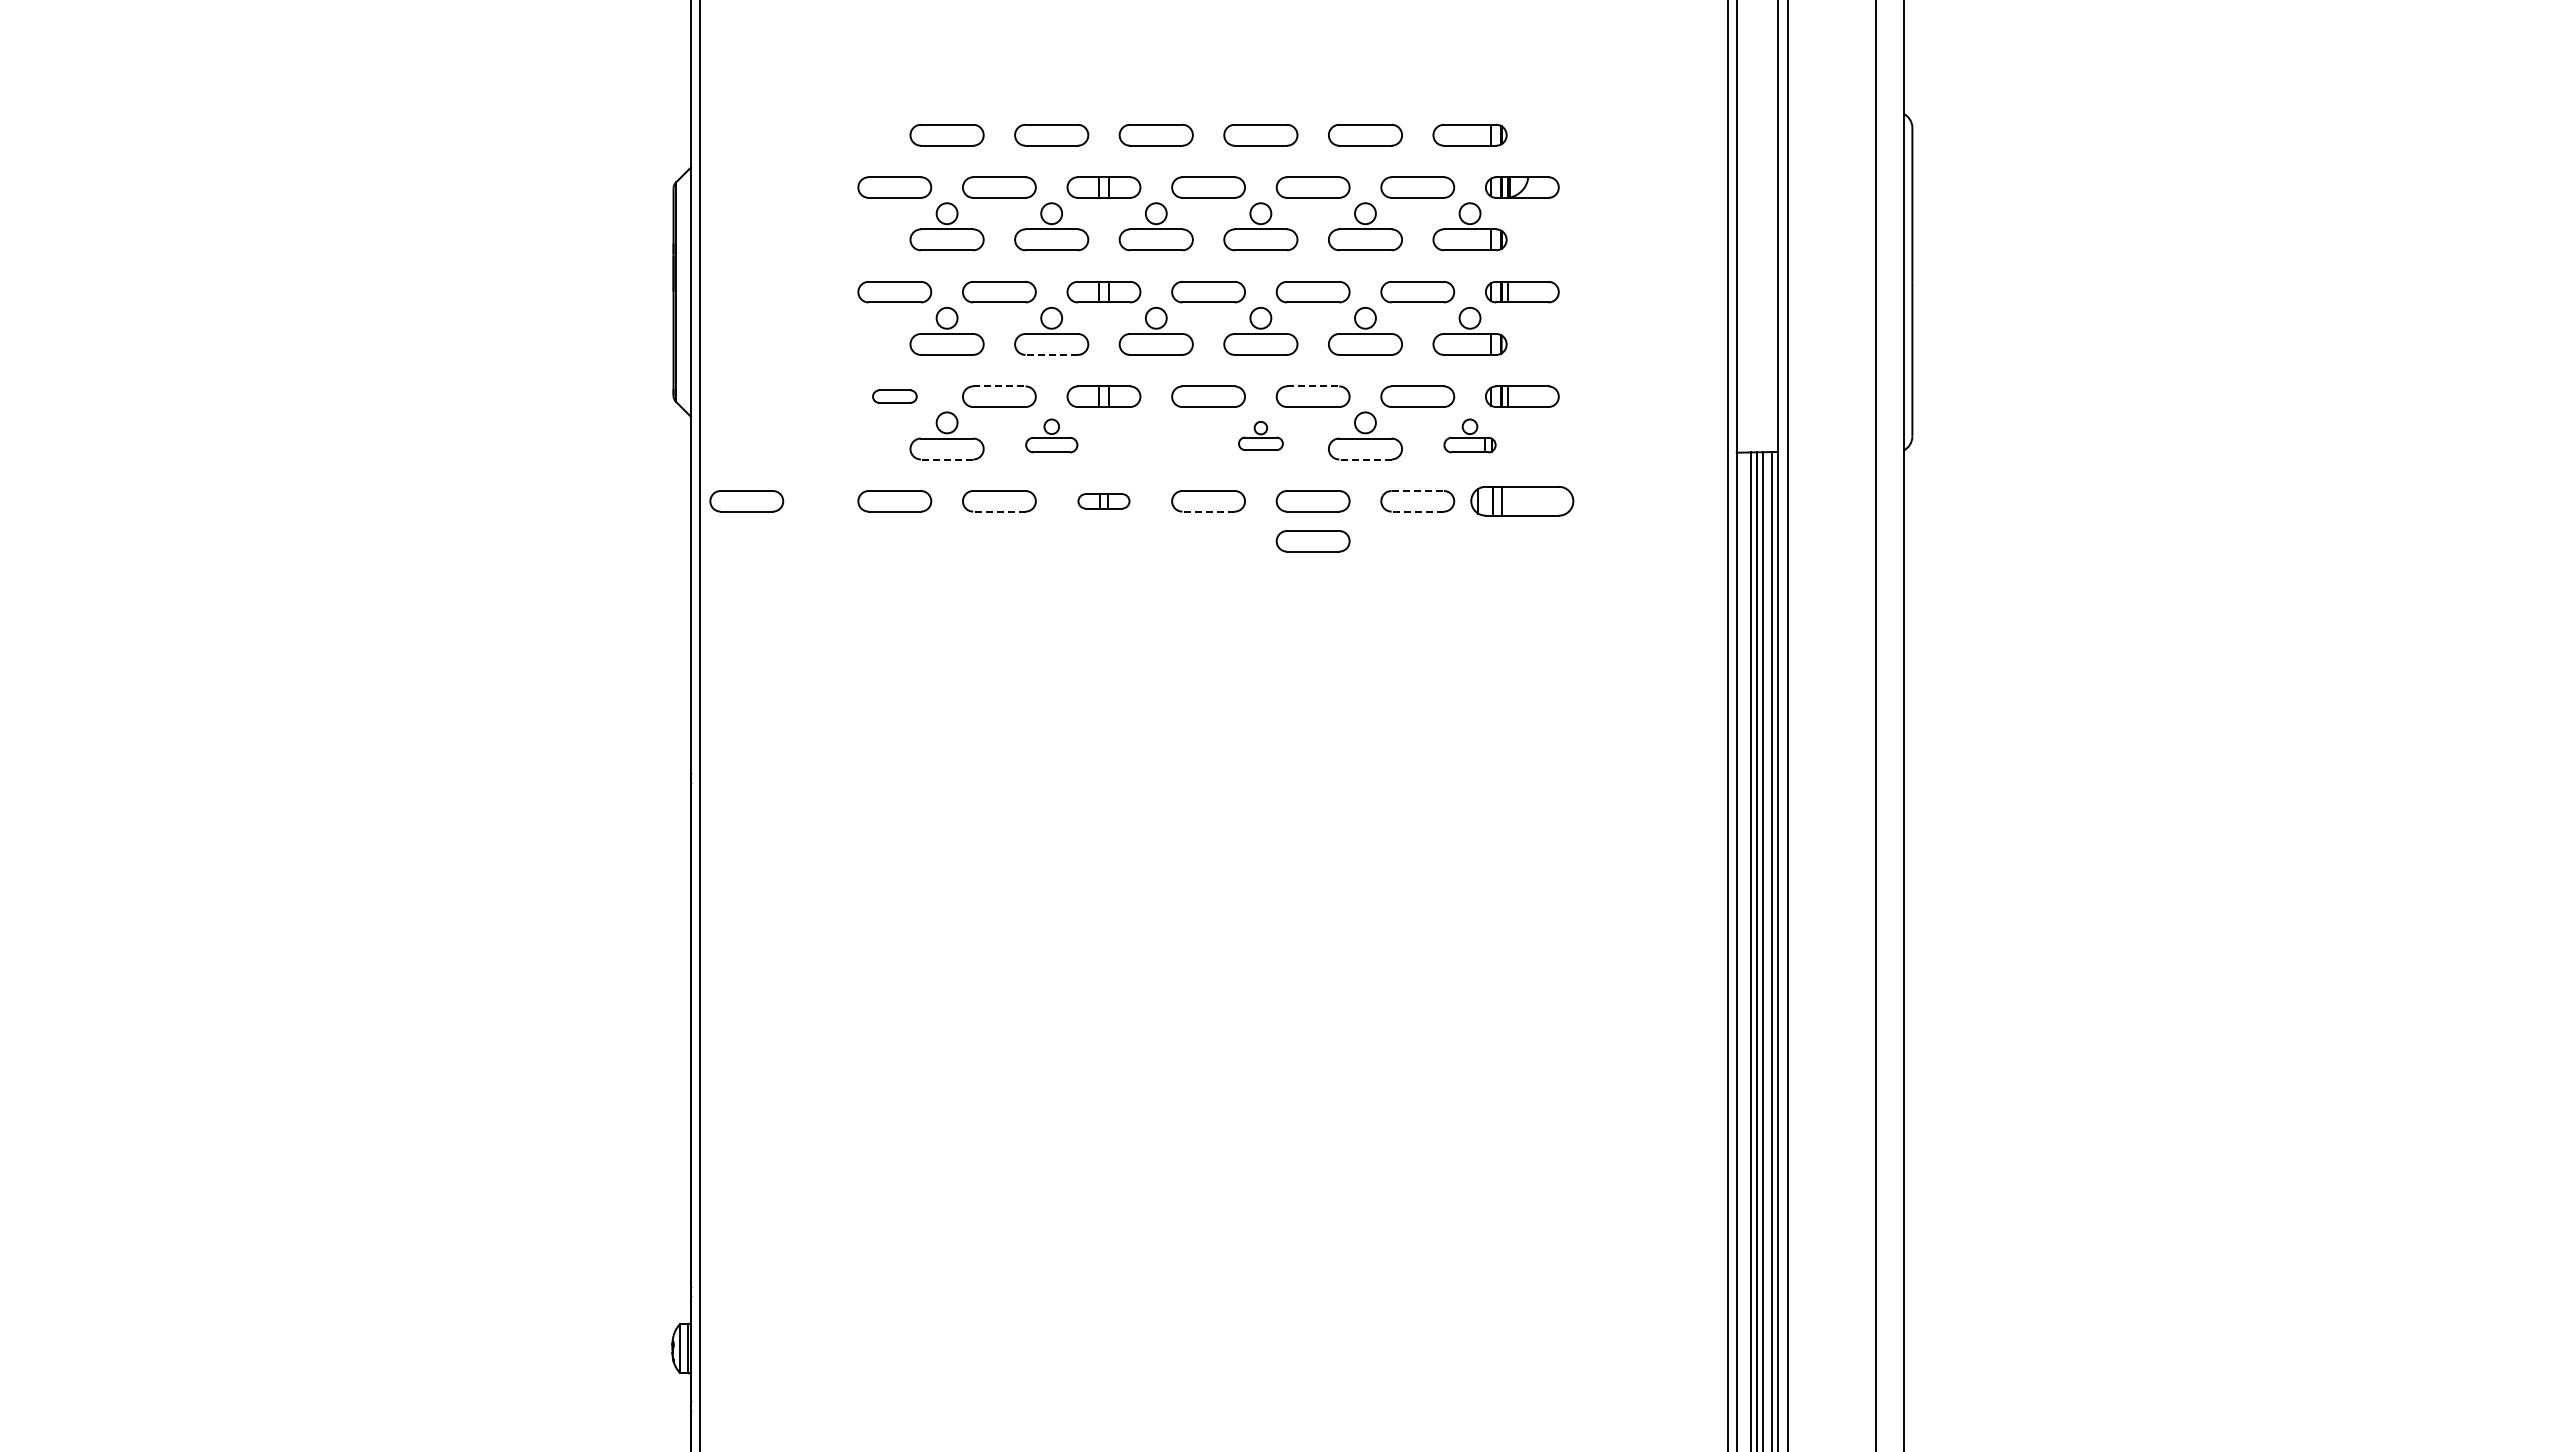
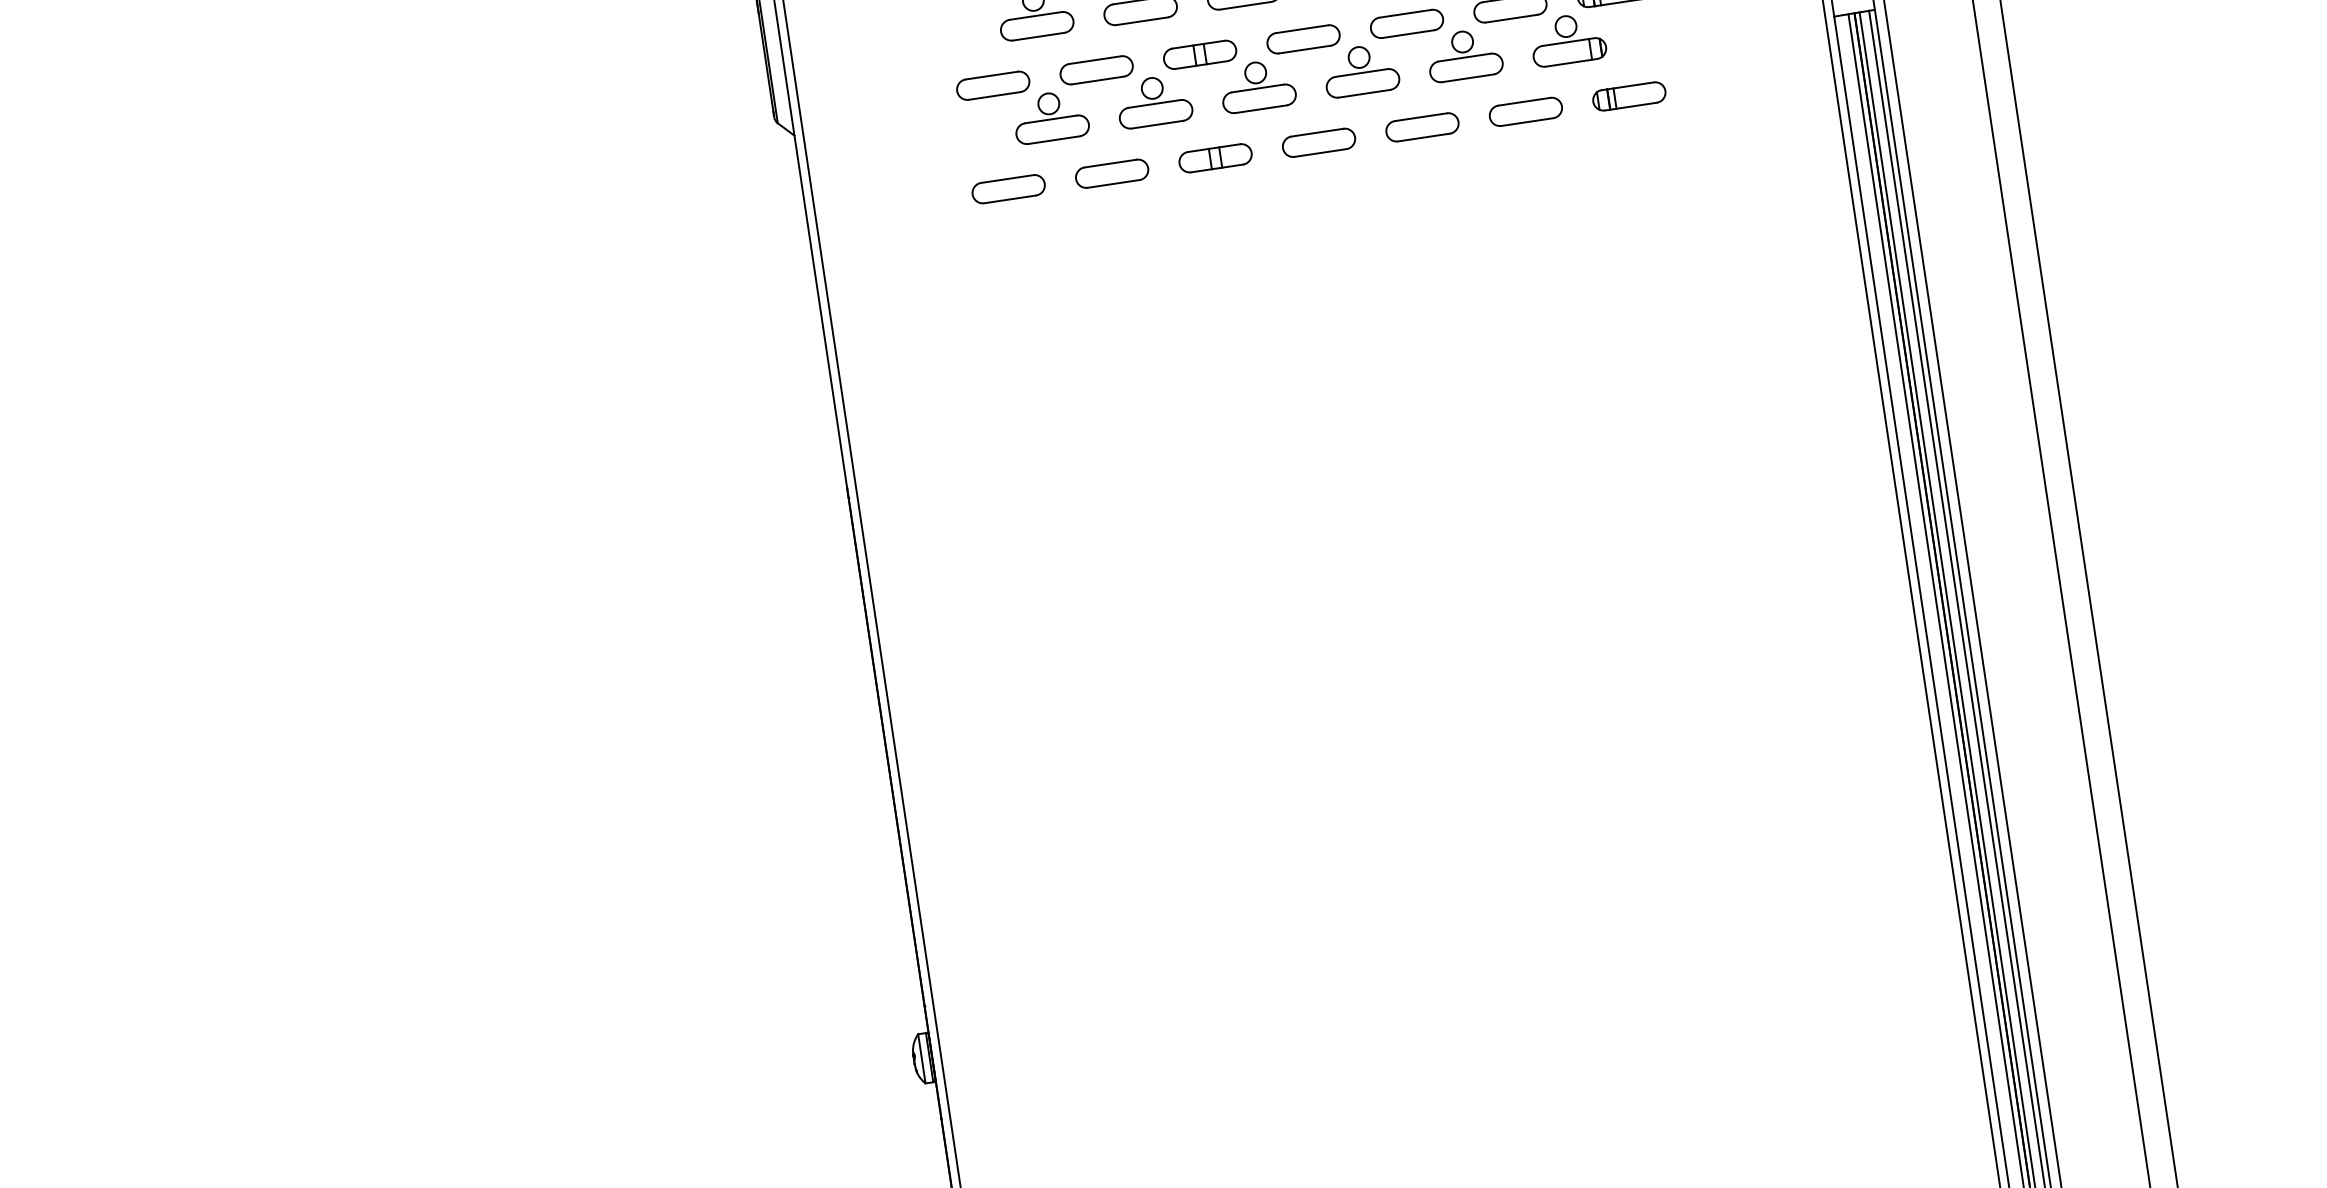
line: (1051, 354) -> (1141, 20), dashed -> solid
line: (999, 386) -> (1095, 60), dashed -> solid
line: (1313, 386) -> (1405, 13), dashed -> solid
part: (894, 396) -> (992, 85), size x1.67
part: (1051, 435) -> (1153, 100), size x1.43
part: (1155, 435) -> (1256, 85), added
part: (1260, 435) -> (1360, 70), size x1.67
part: (1469, 435) -> (1567, 39), size x1.43
line: (946, 459) -> (1053, 140), dashed -> solid
line: (1364, 459) -> (1467, 78), dashed -> solid
line: (1418, 491) -> (1525, 102), dashed -> solid
part: (746, 501) -> (862, 211), removed
part: (1103, 501) -> (1215, 158), size x1.43
part: (1522, 501) -> (1629, 96), size x0.71
line: (998, 511) -> (1112, 183), dashed -> solid
line: (1208, 511) -> (1320, 152), dashed -> solid
line: (1417, 511) -> (1527, 122), dashed -> solid
part: (1312, 541) -> (1427, 167), removed

